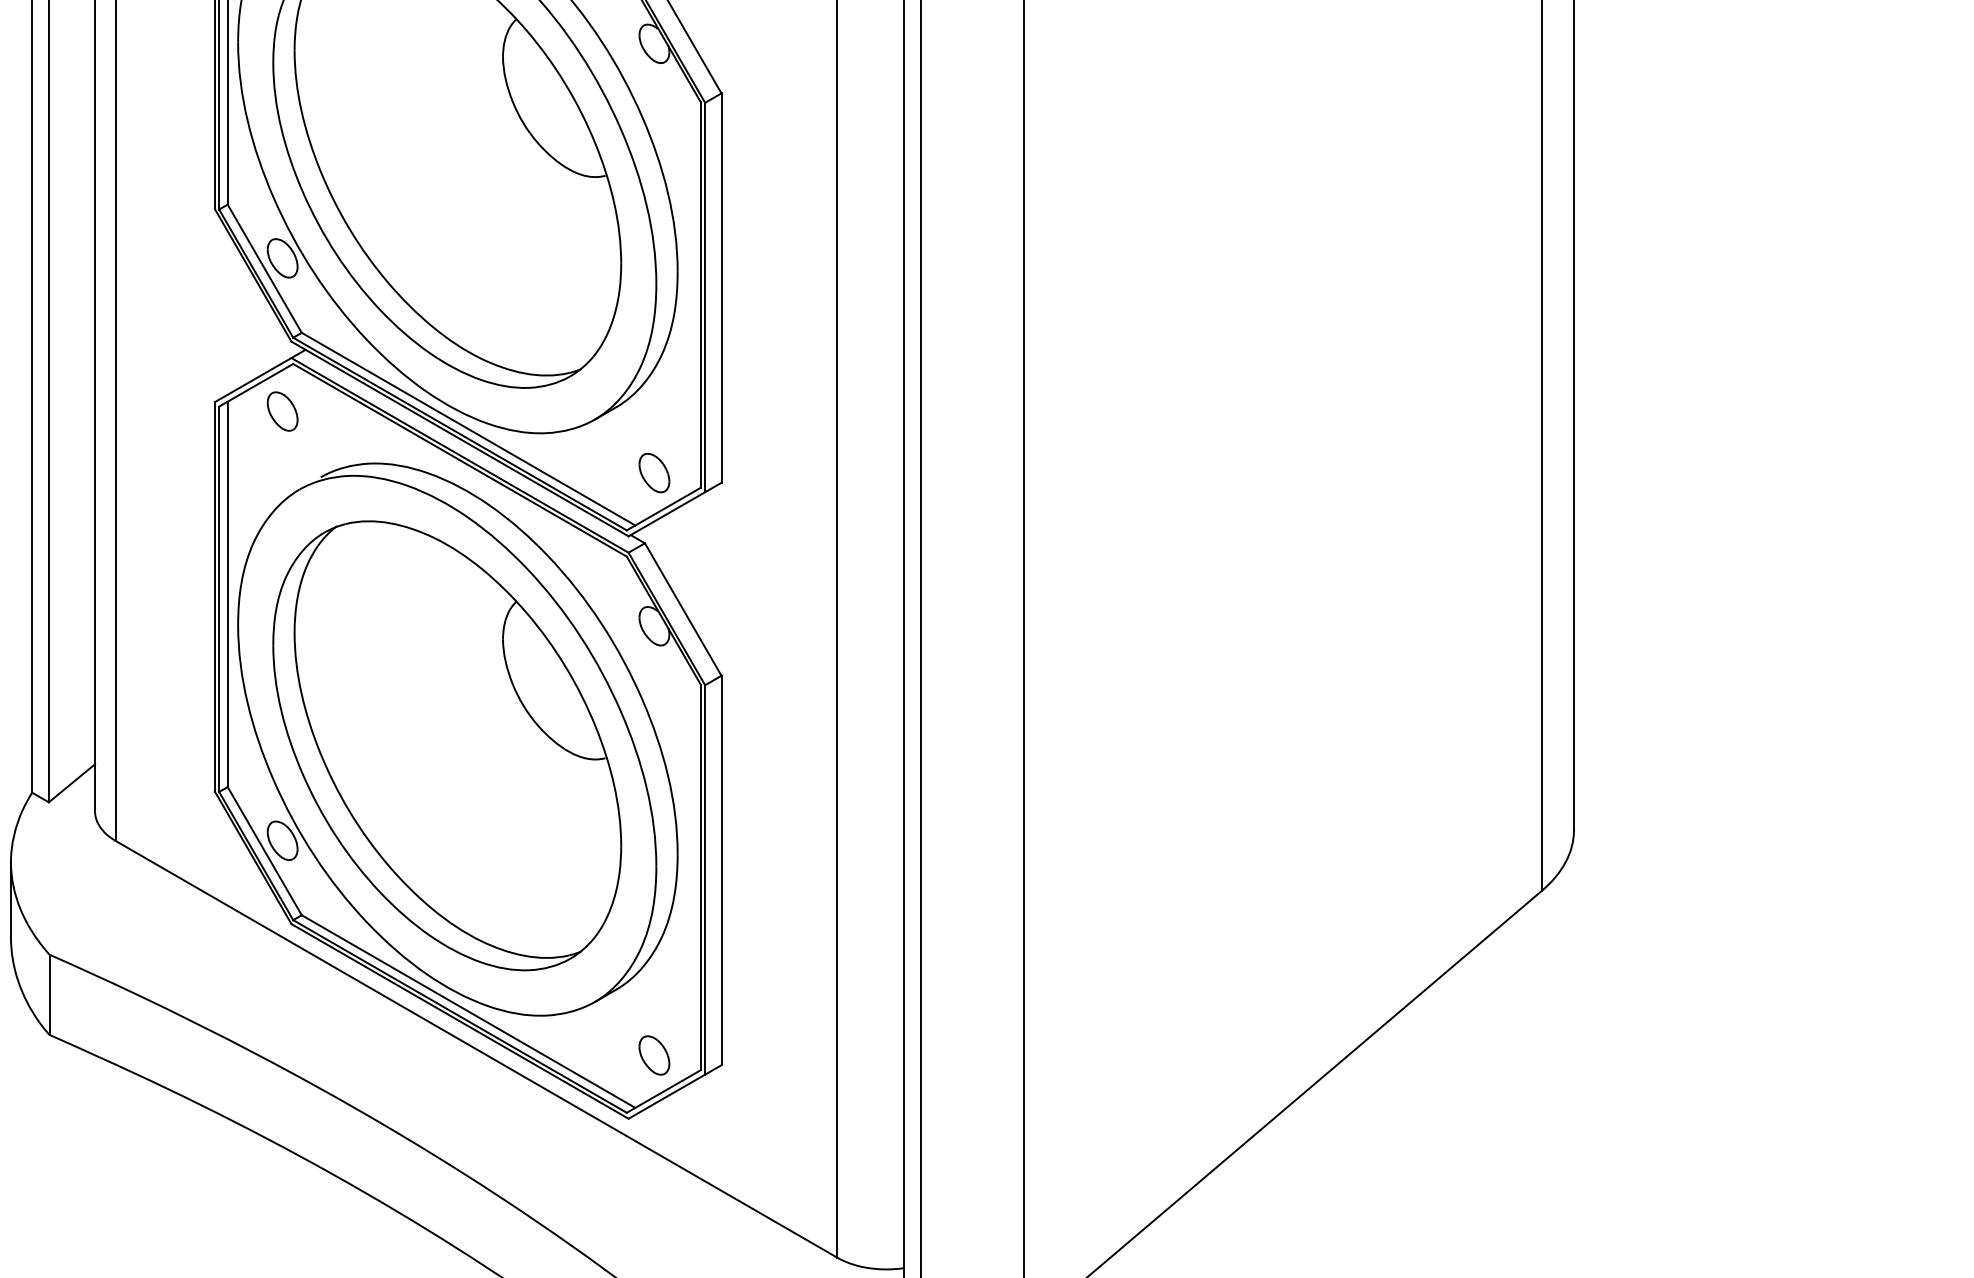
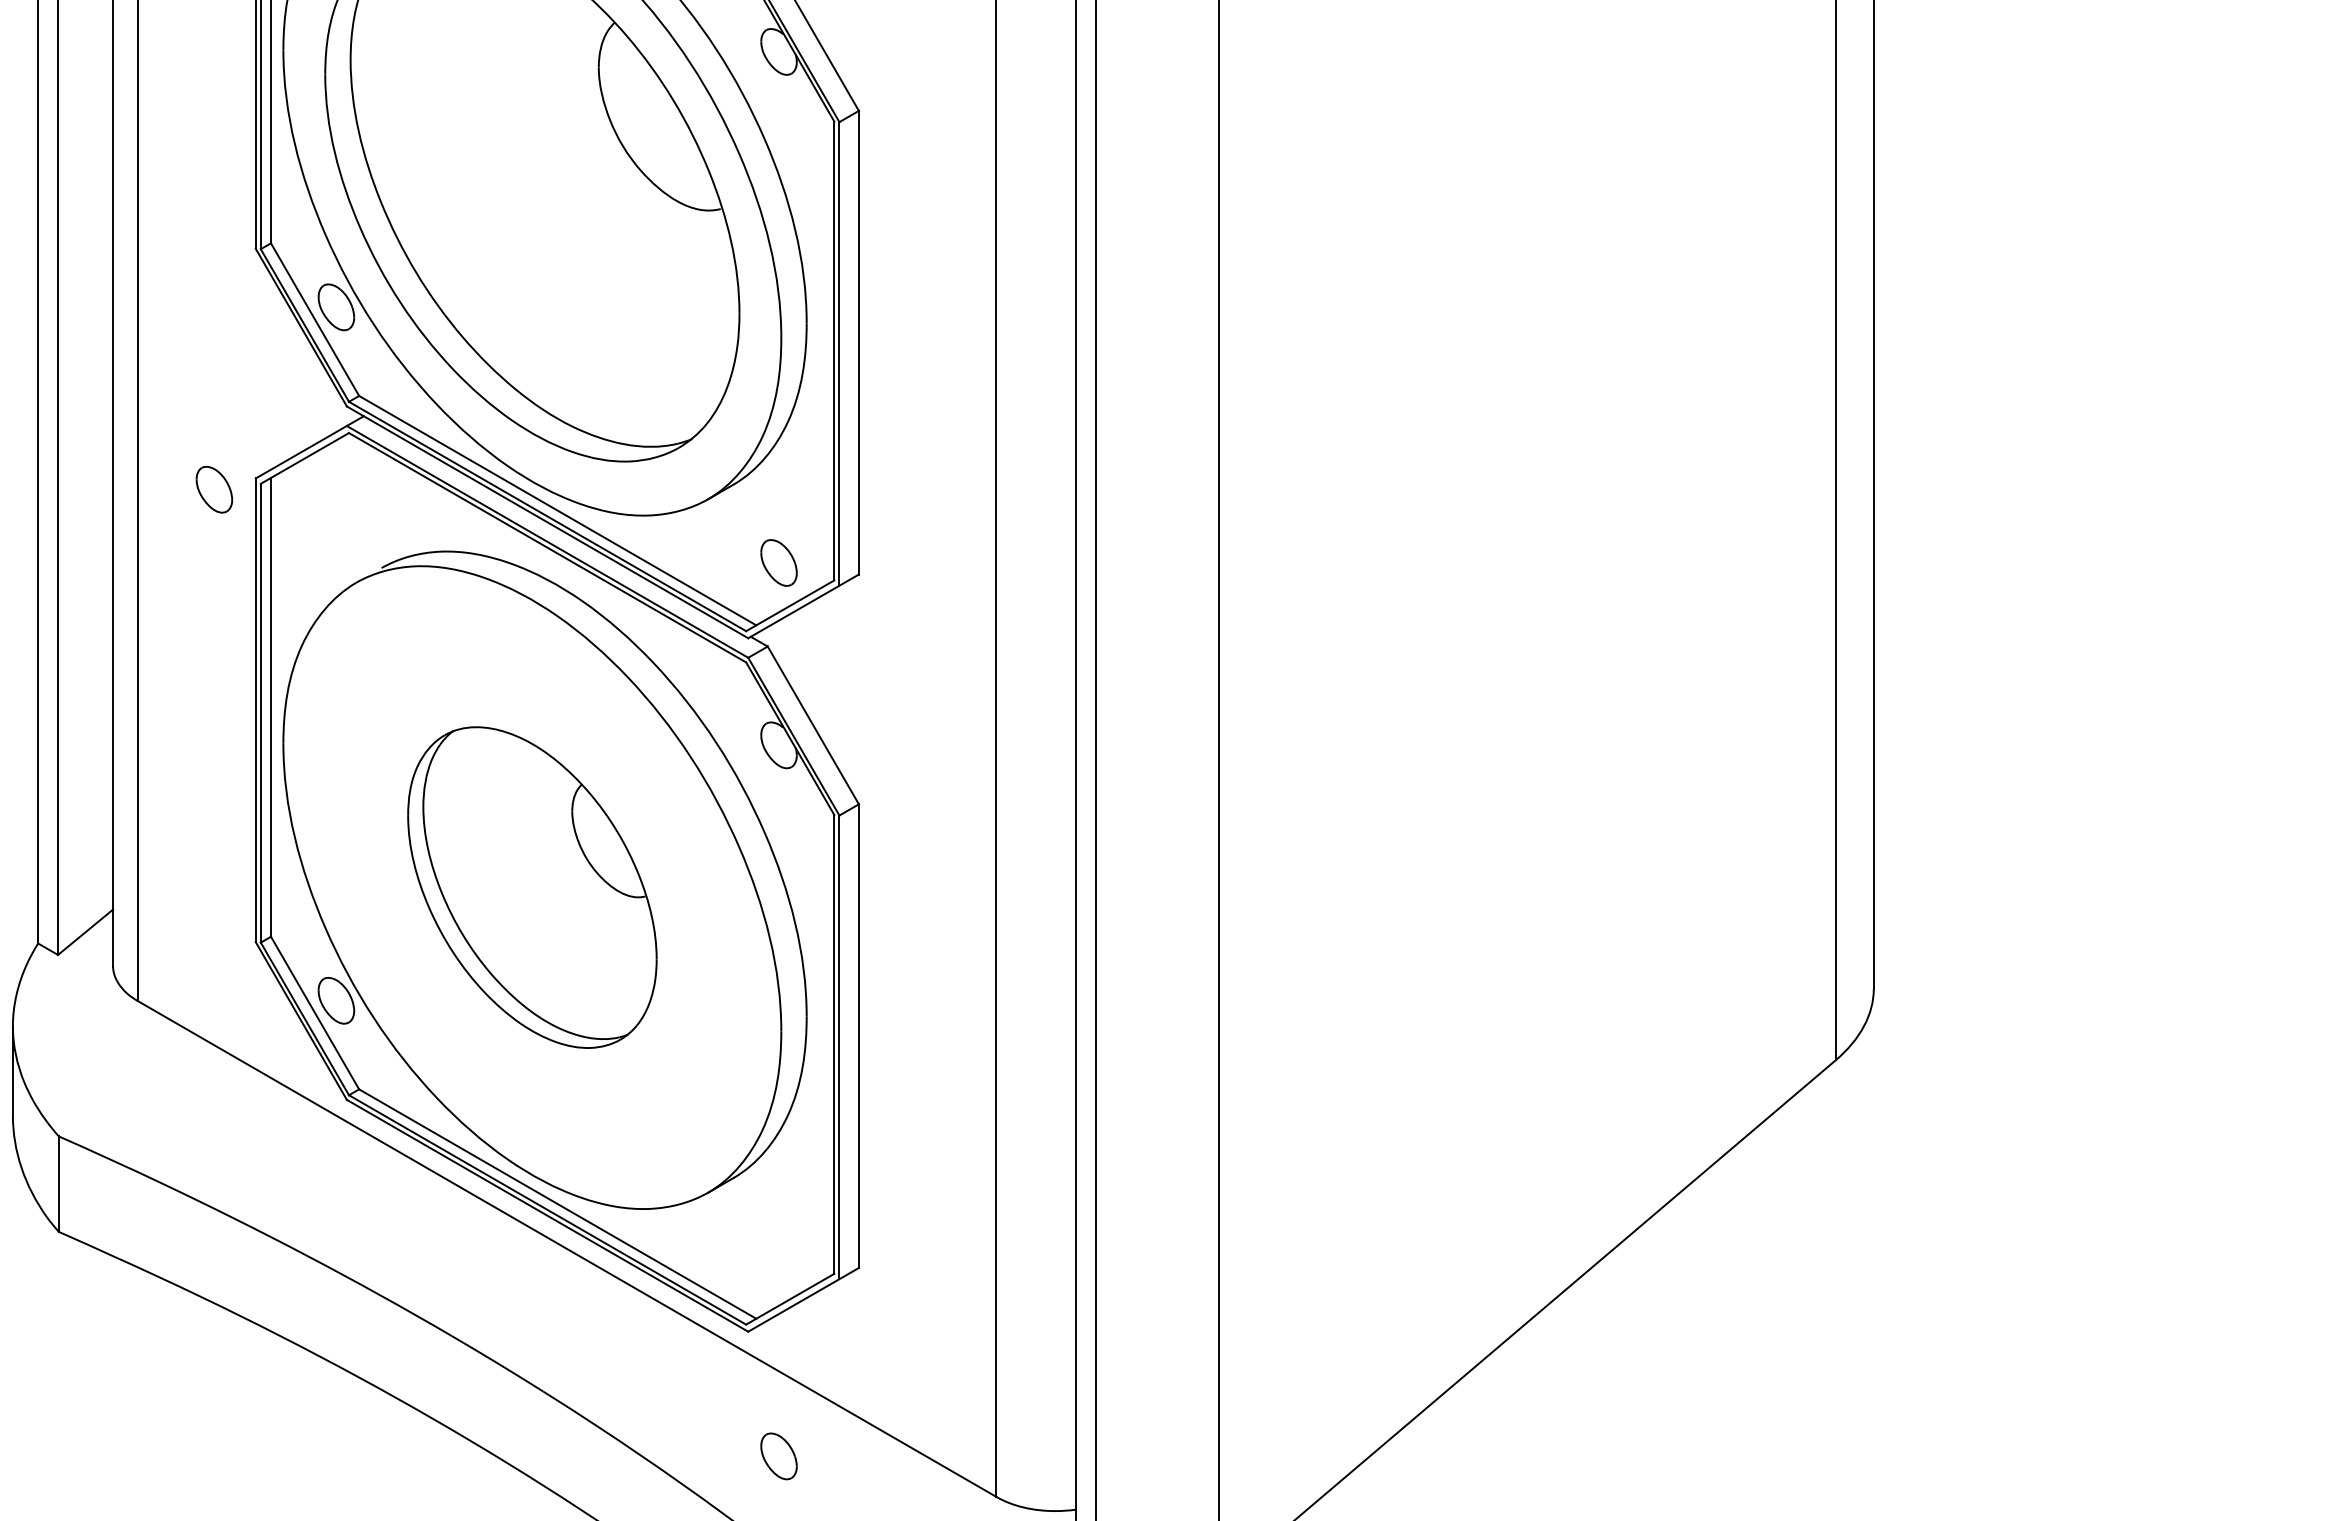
part: (282, 411) -> (214, 489), moved
part: (447, 745) -> (532, 887), size x0.6
part: (653, 1055) -> (778, 1456), moved

